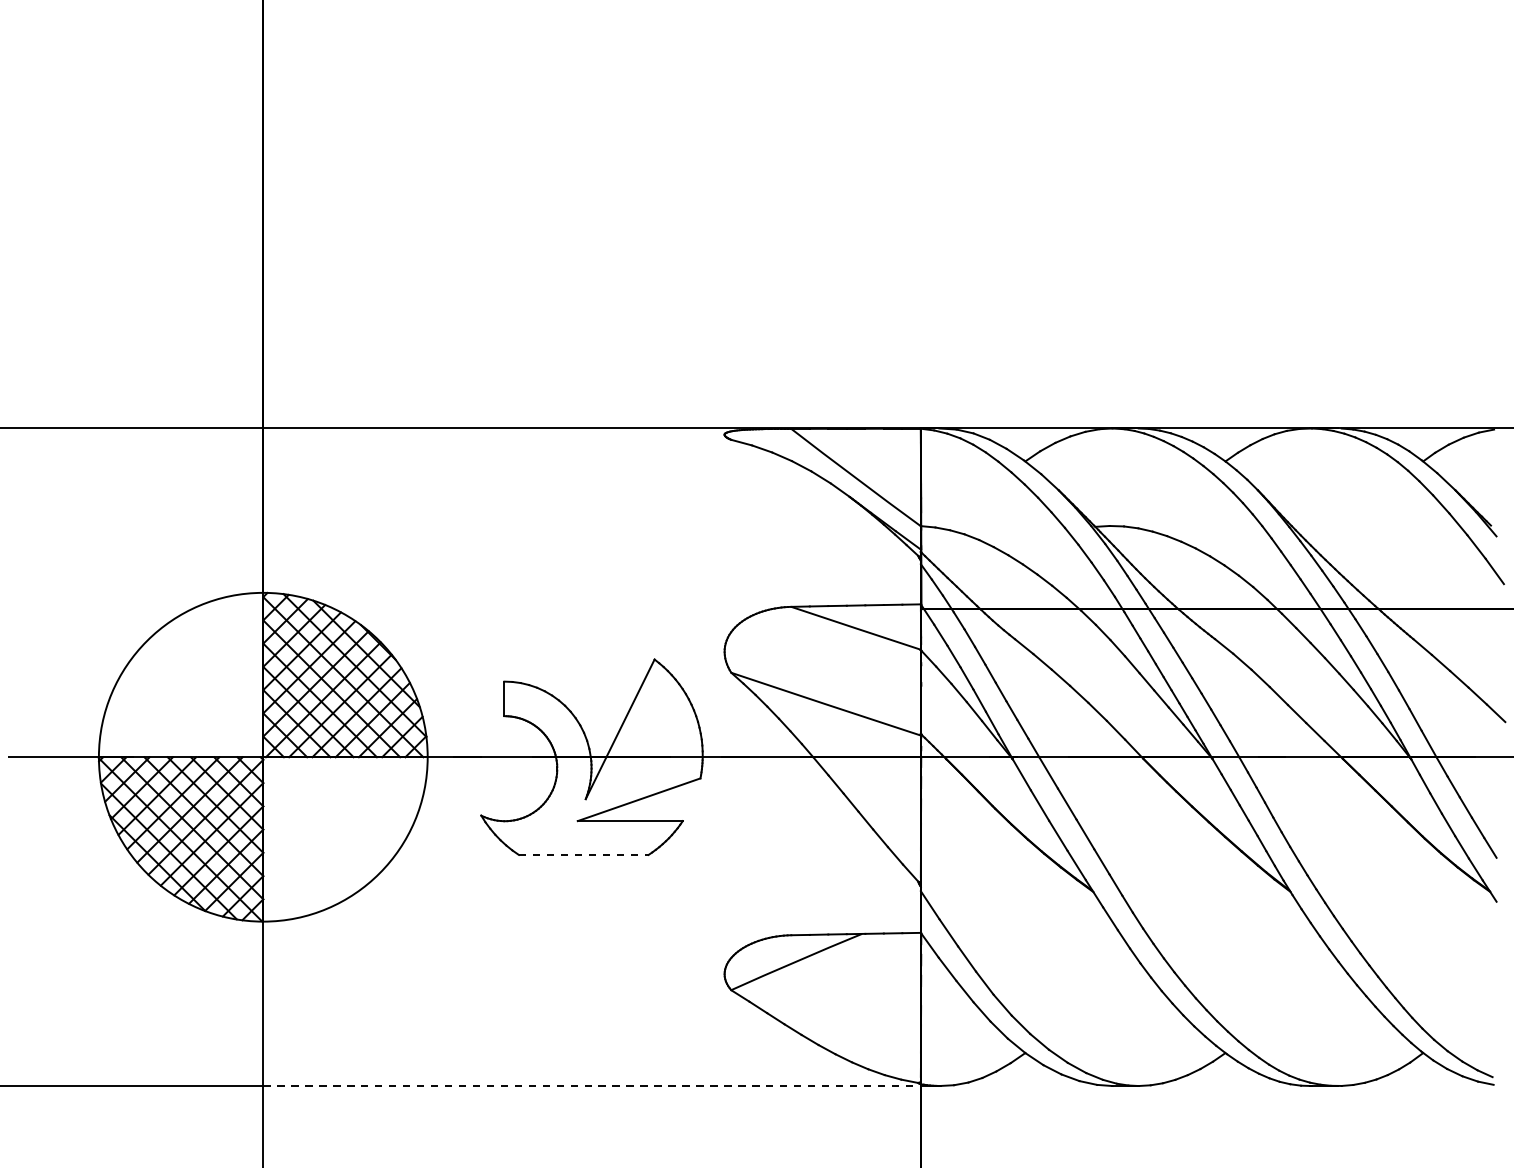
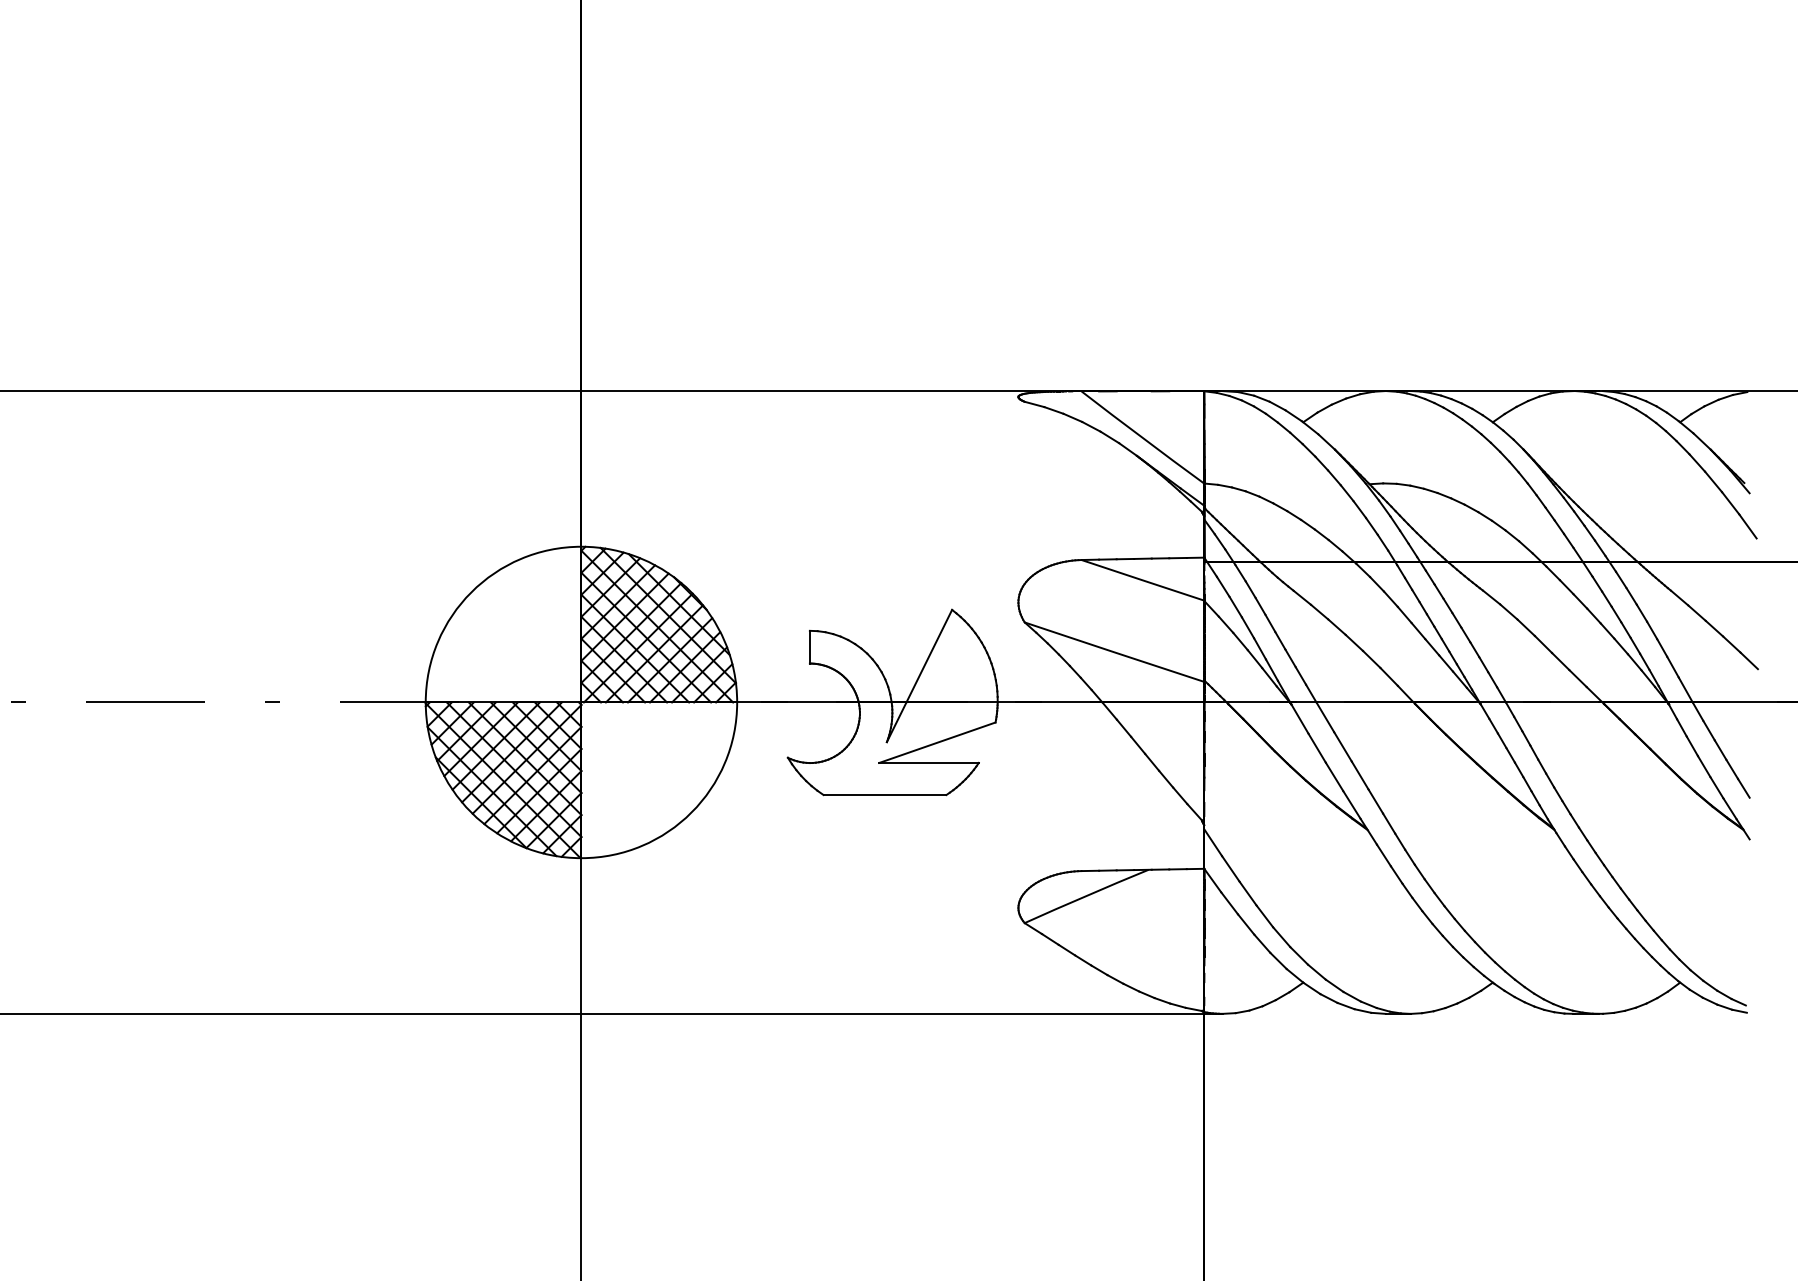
line: (584, 855) -> (885, 795), dashed -> solid
line: (592, 1085) -> (893, 1013), dashed -> solid

